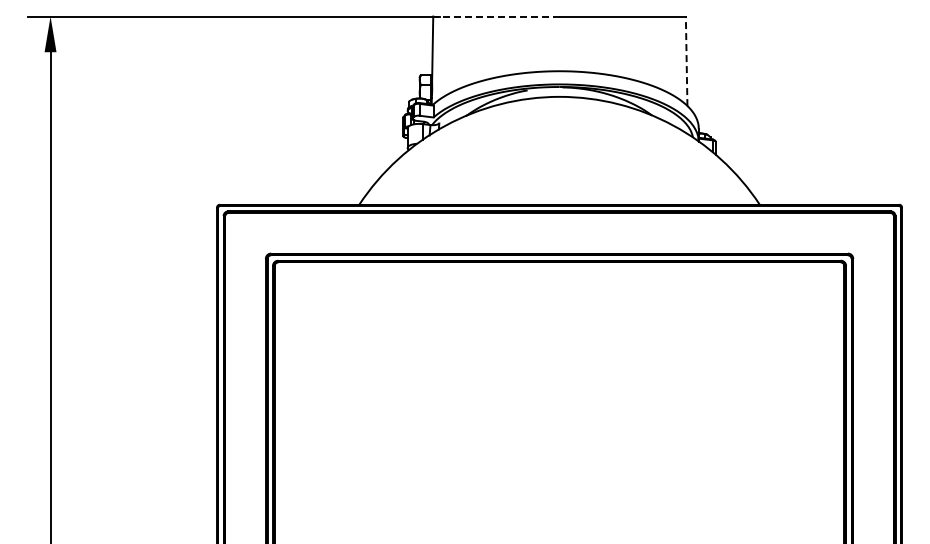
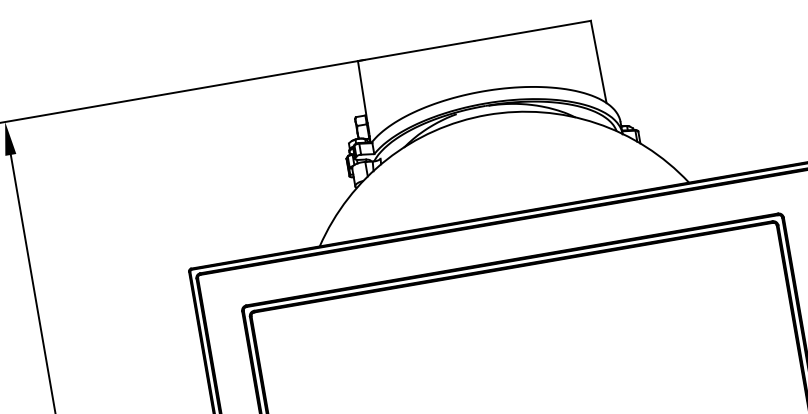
line: (495, 16) -> (415, 51), dashed -> solid
line: (686, 61) -> (598, 62), dashed -> solid

